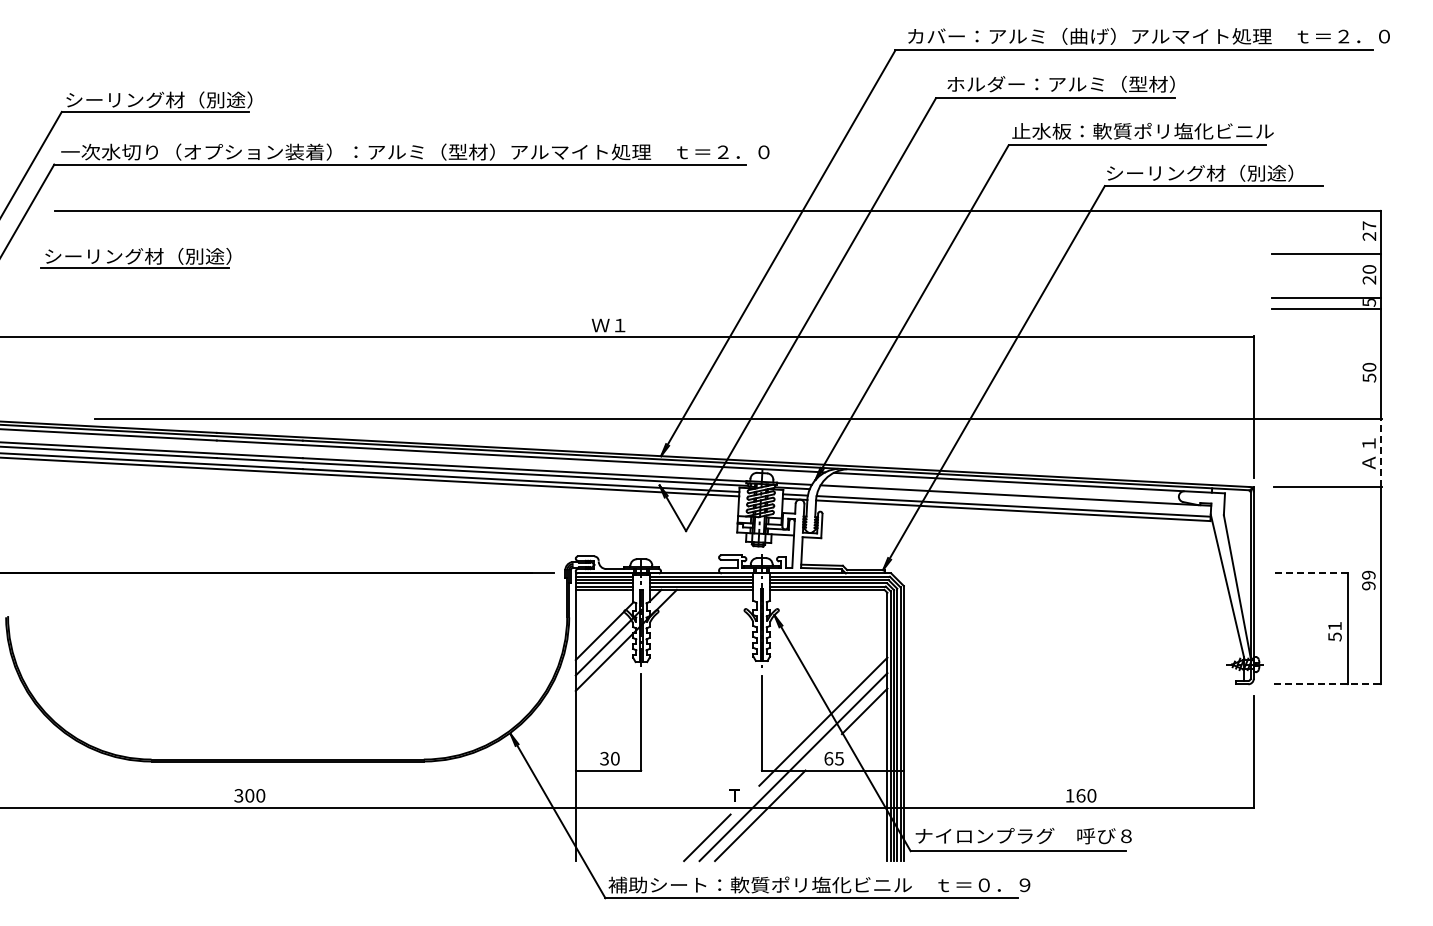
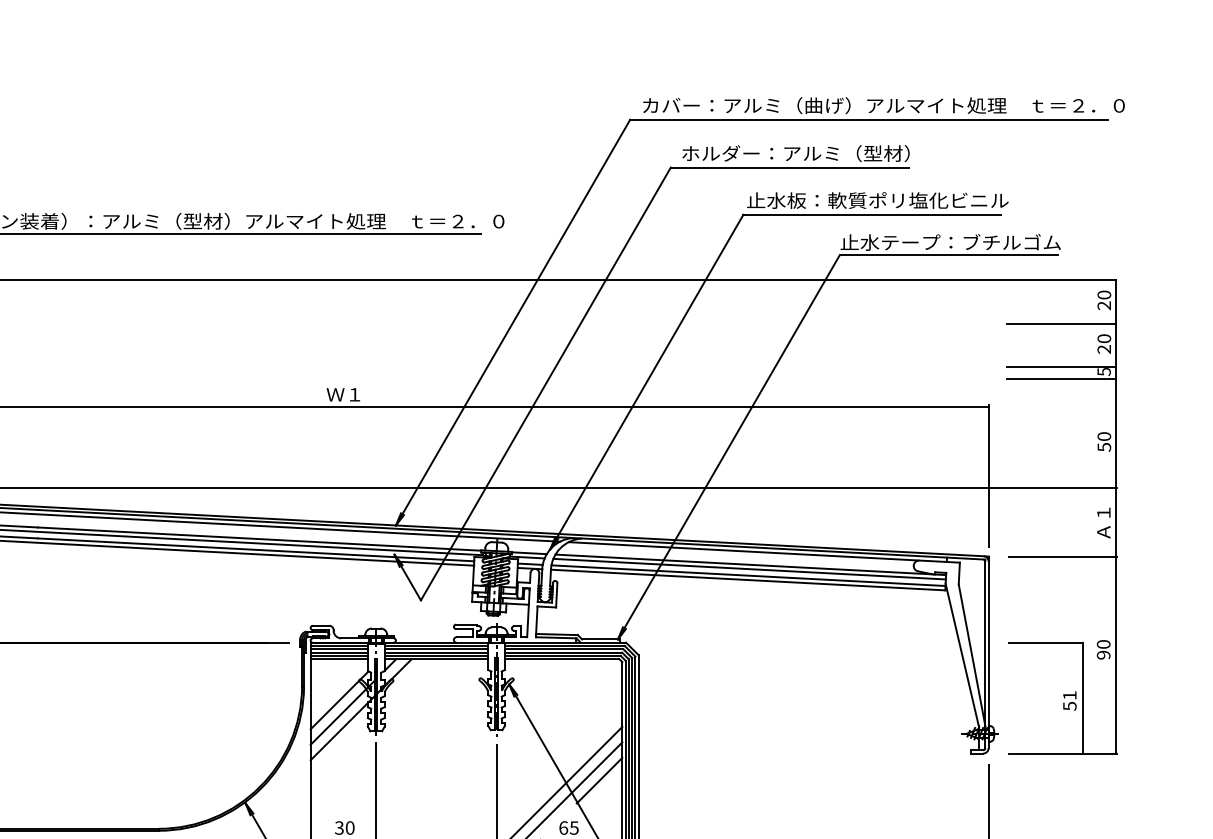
text: (1215, 172) -> (950, 241), シーリング材（別途） -> 止水テープ：ブチルゴム
text: (1369, 225) -> (1104, 294), 27 -> 20
line: (1380, 452) -> (1115, 521), dashed -> solid
line: (1014, 499) -> (749, 568), added
line: (1311, 573) -> (1046, 642), dashed -> solid
text: (1368, 574) -> (1103, 643), 99 -> 90
line: (1328, 684) -> (1063, 753), dashed -> solid

